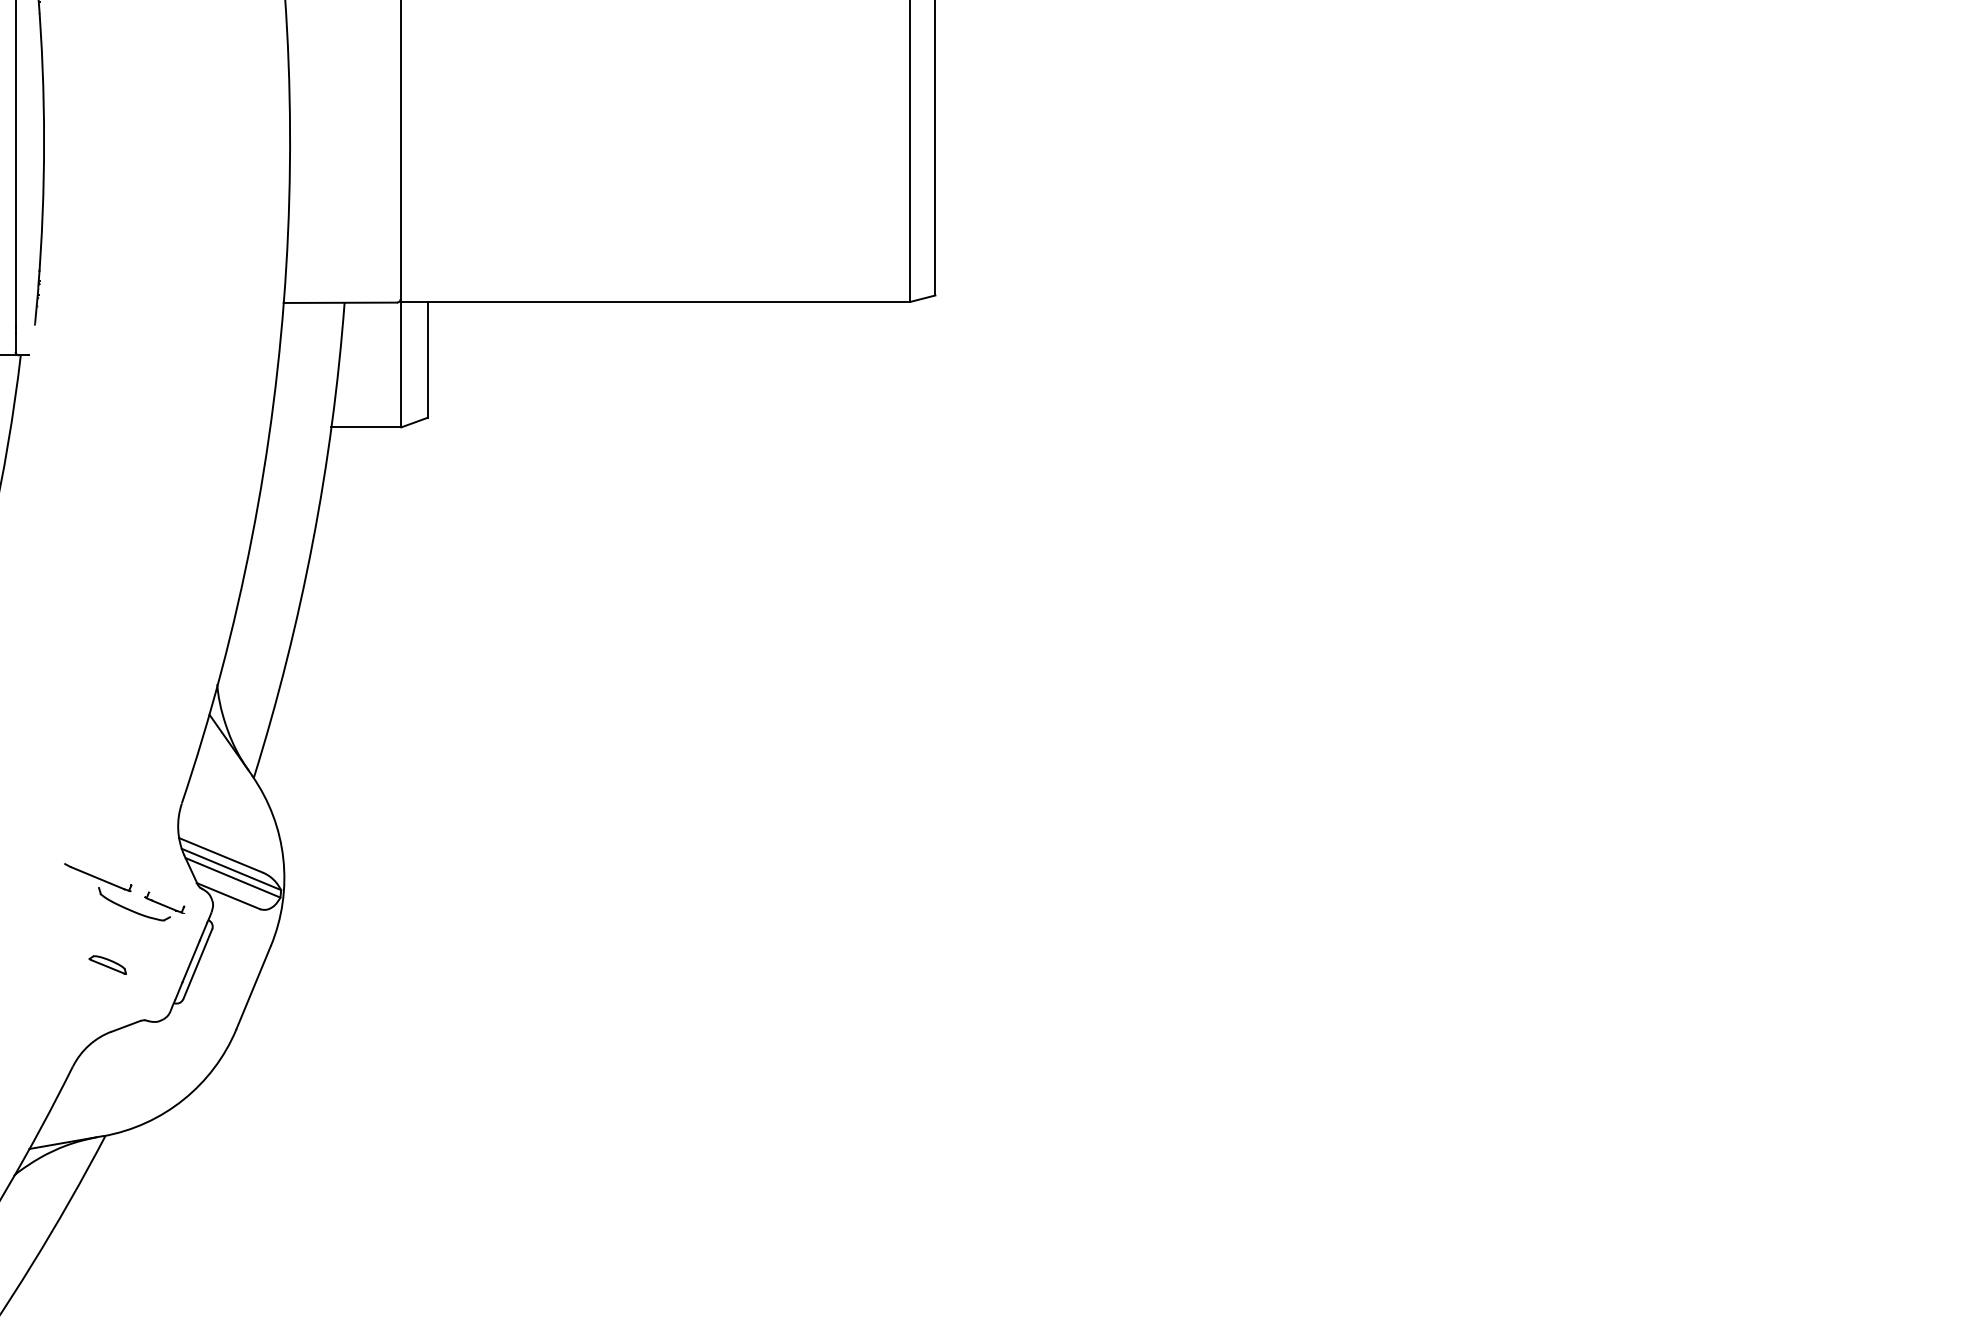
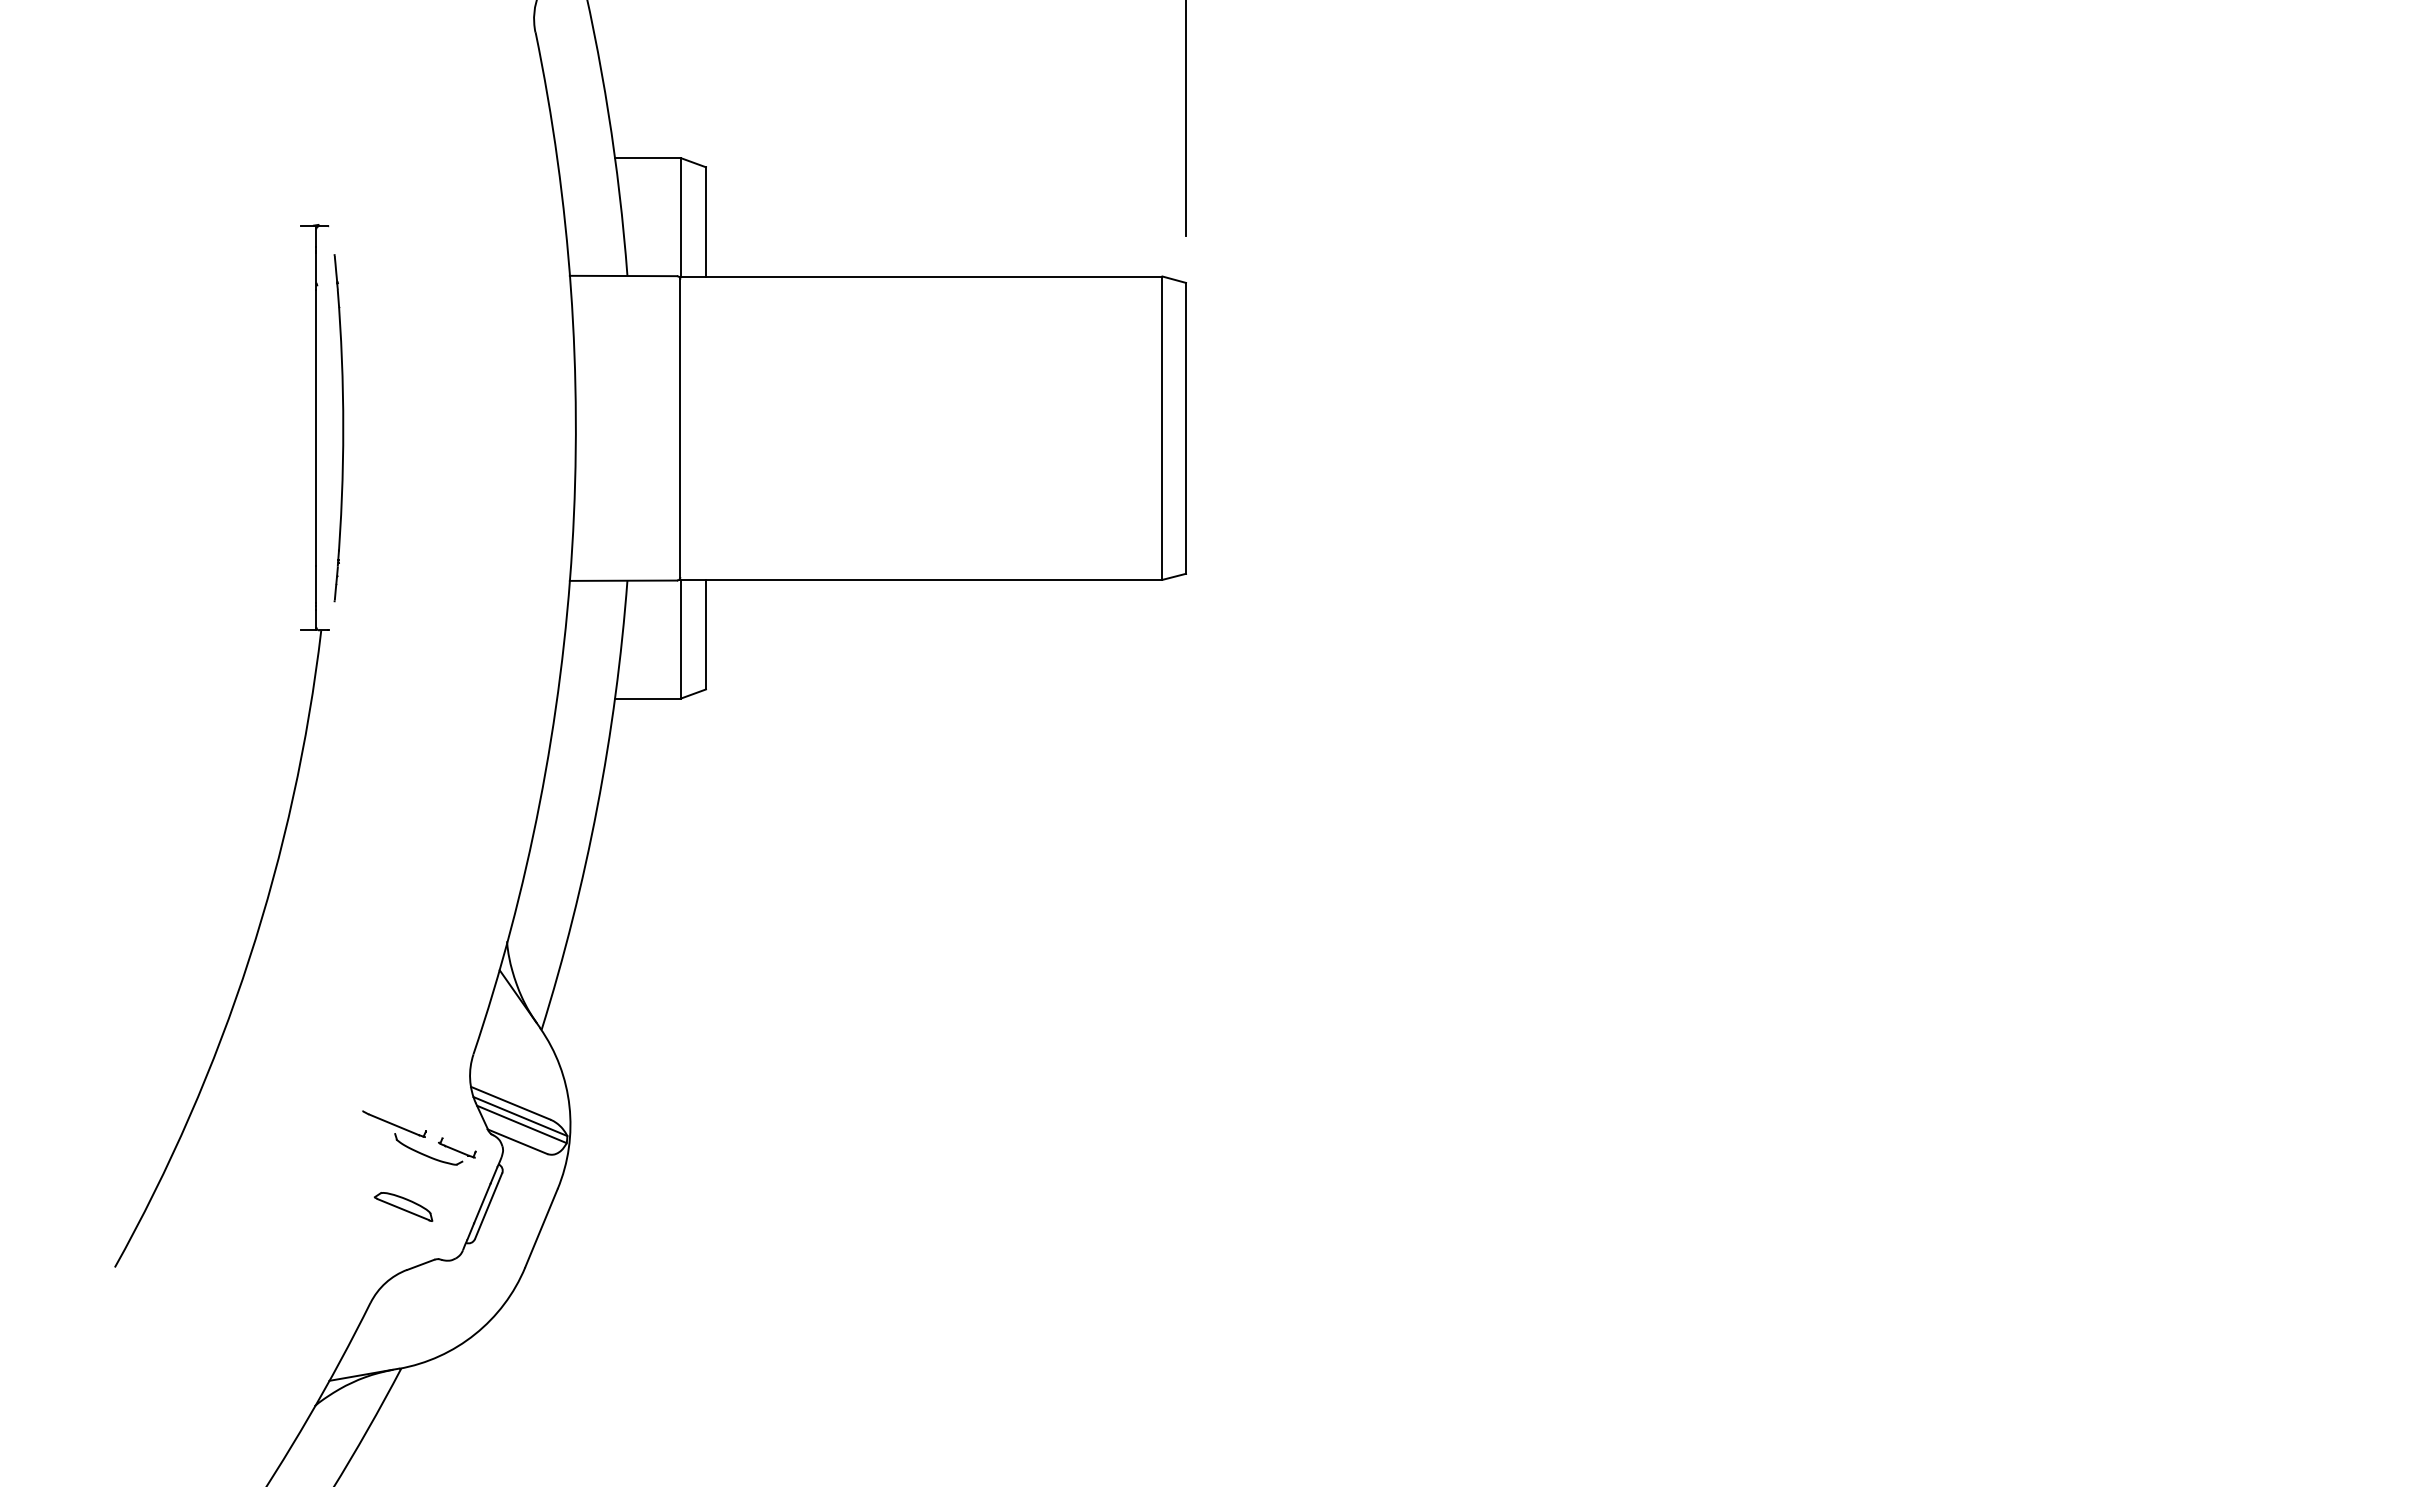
part: (107, 964) -> (403, 1206), size x1.67

